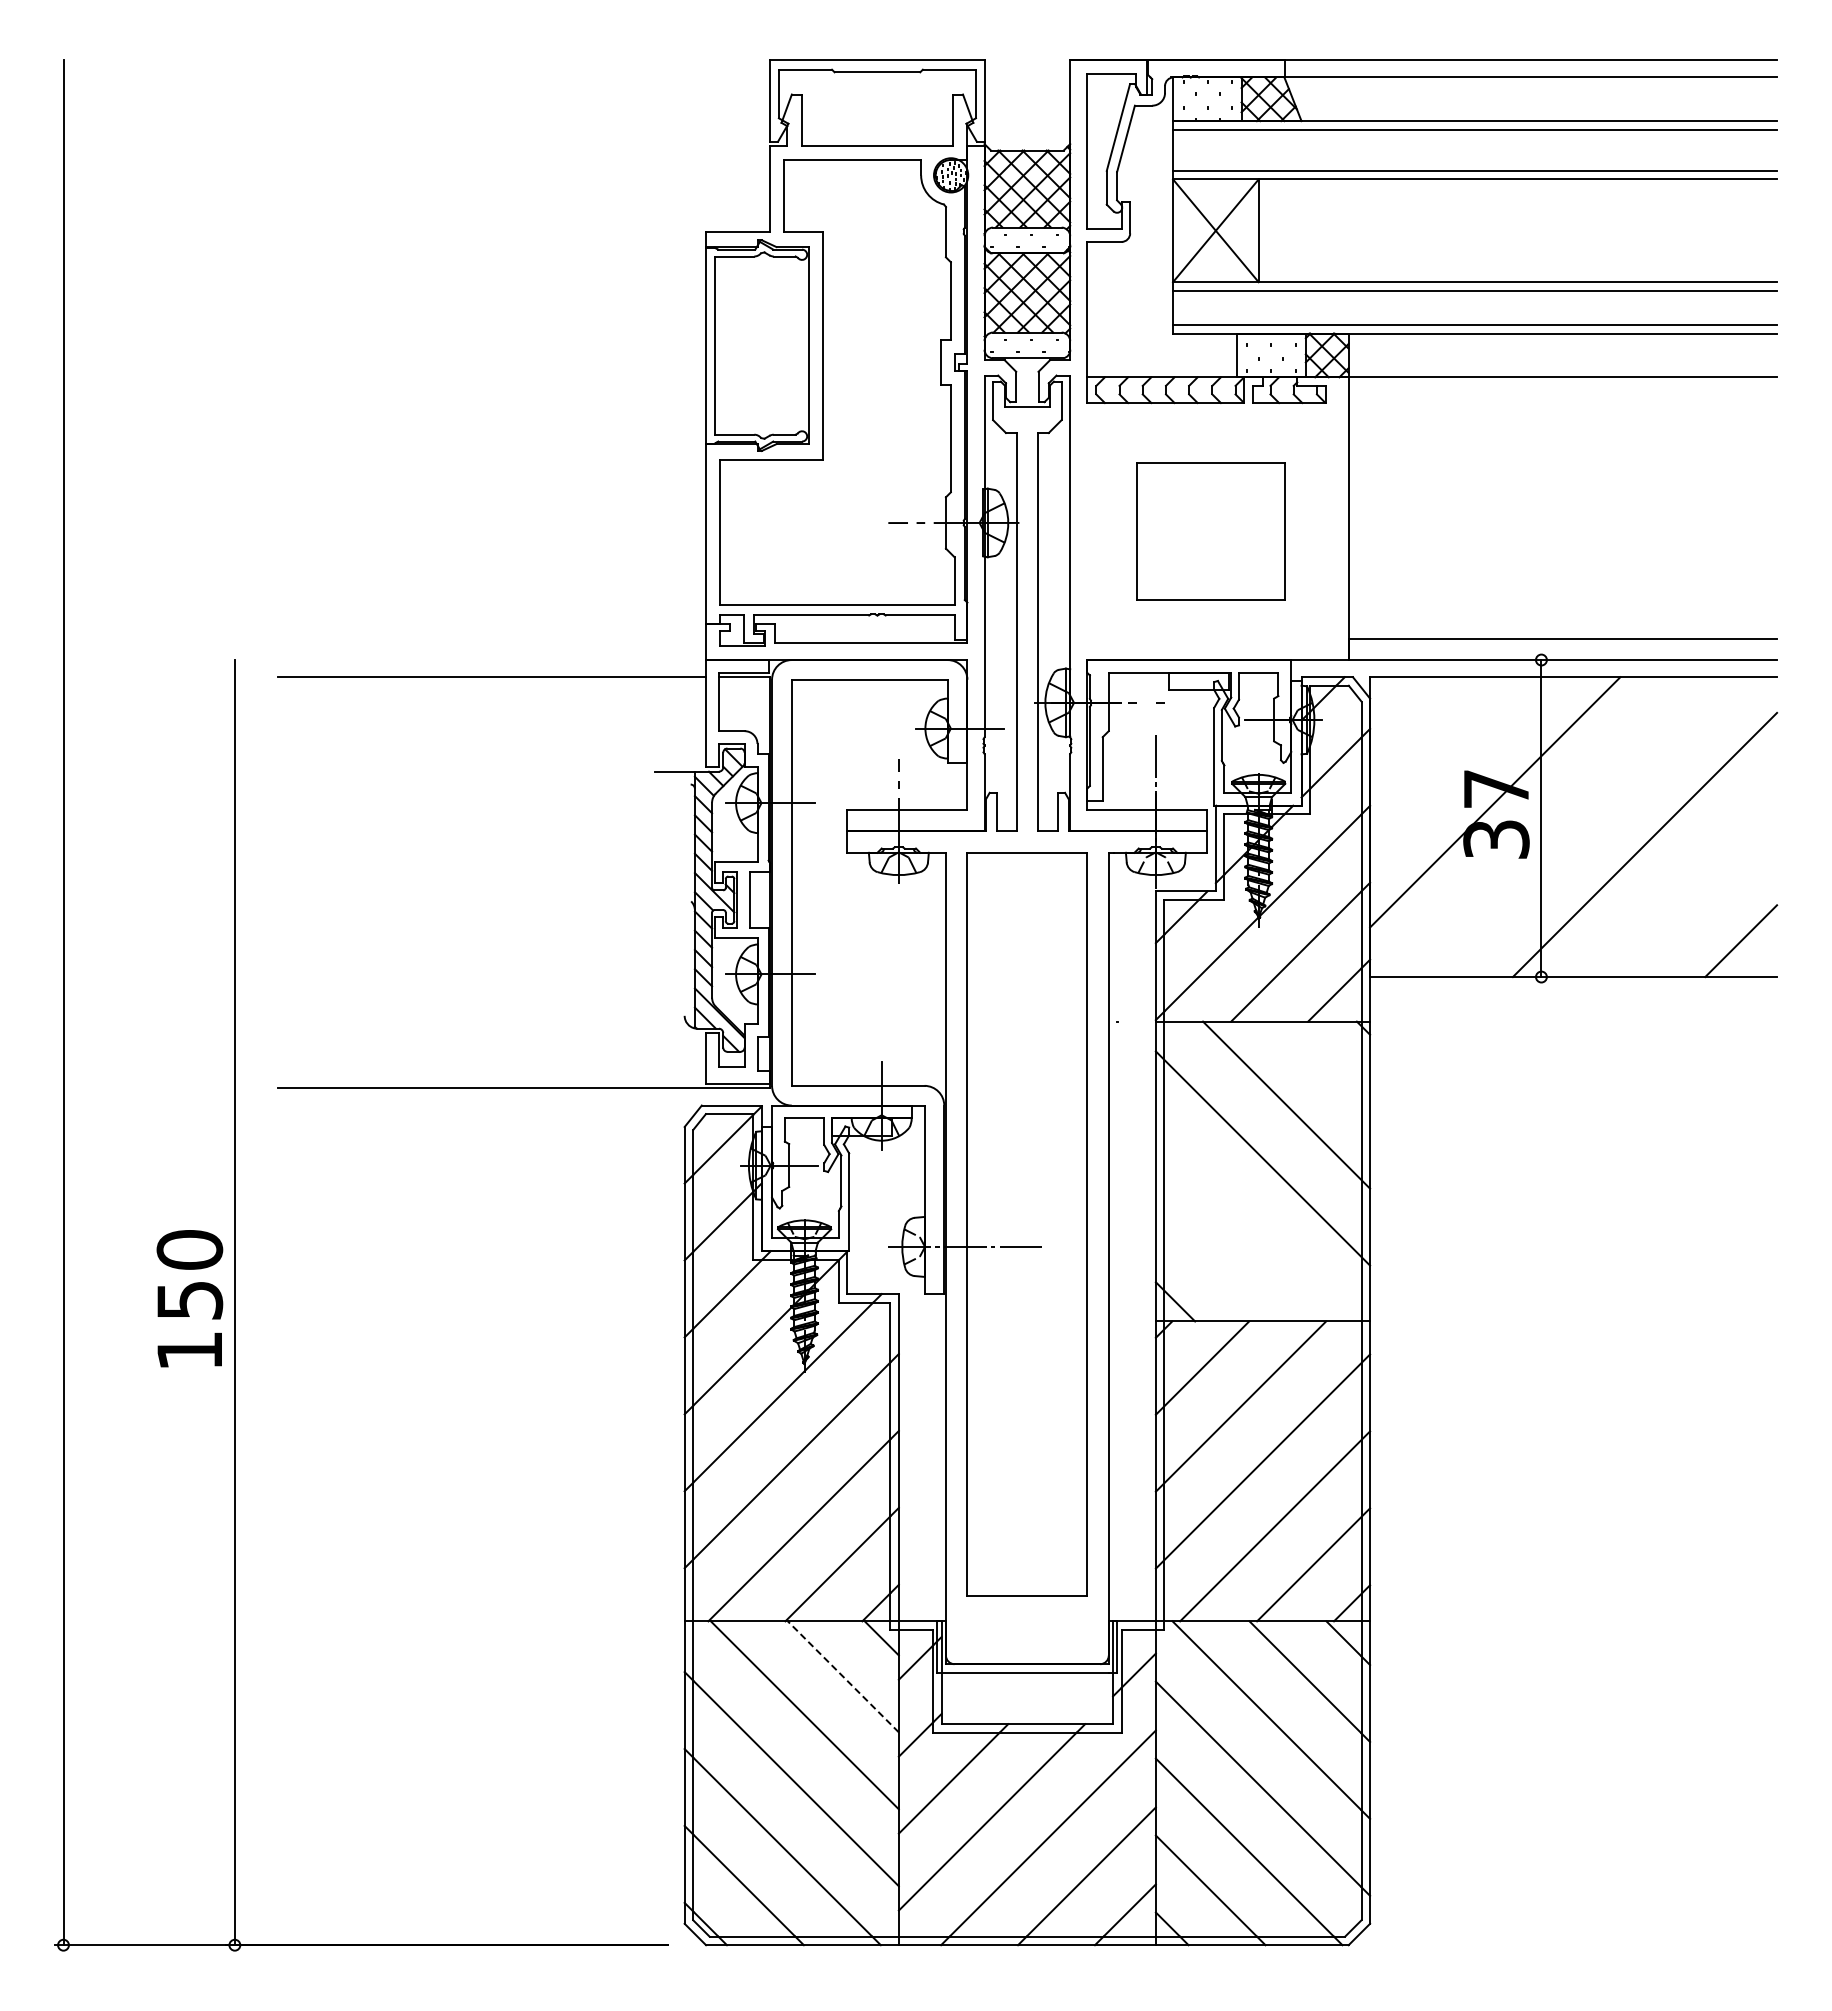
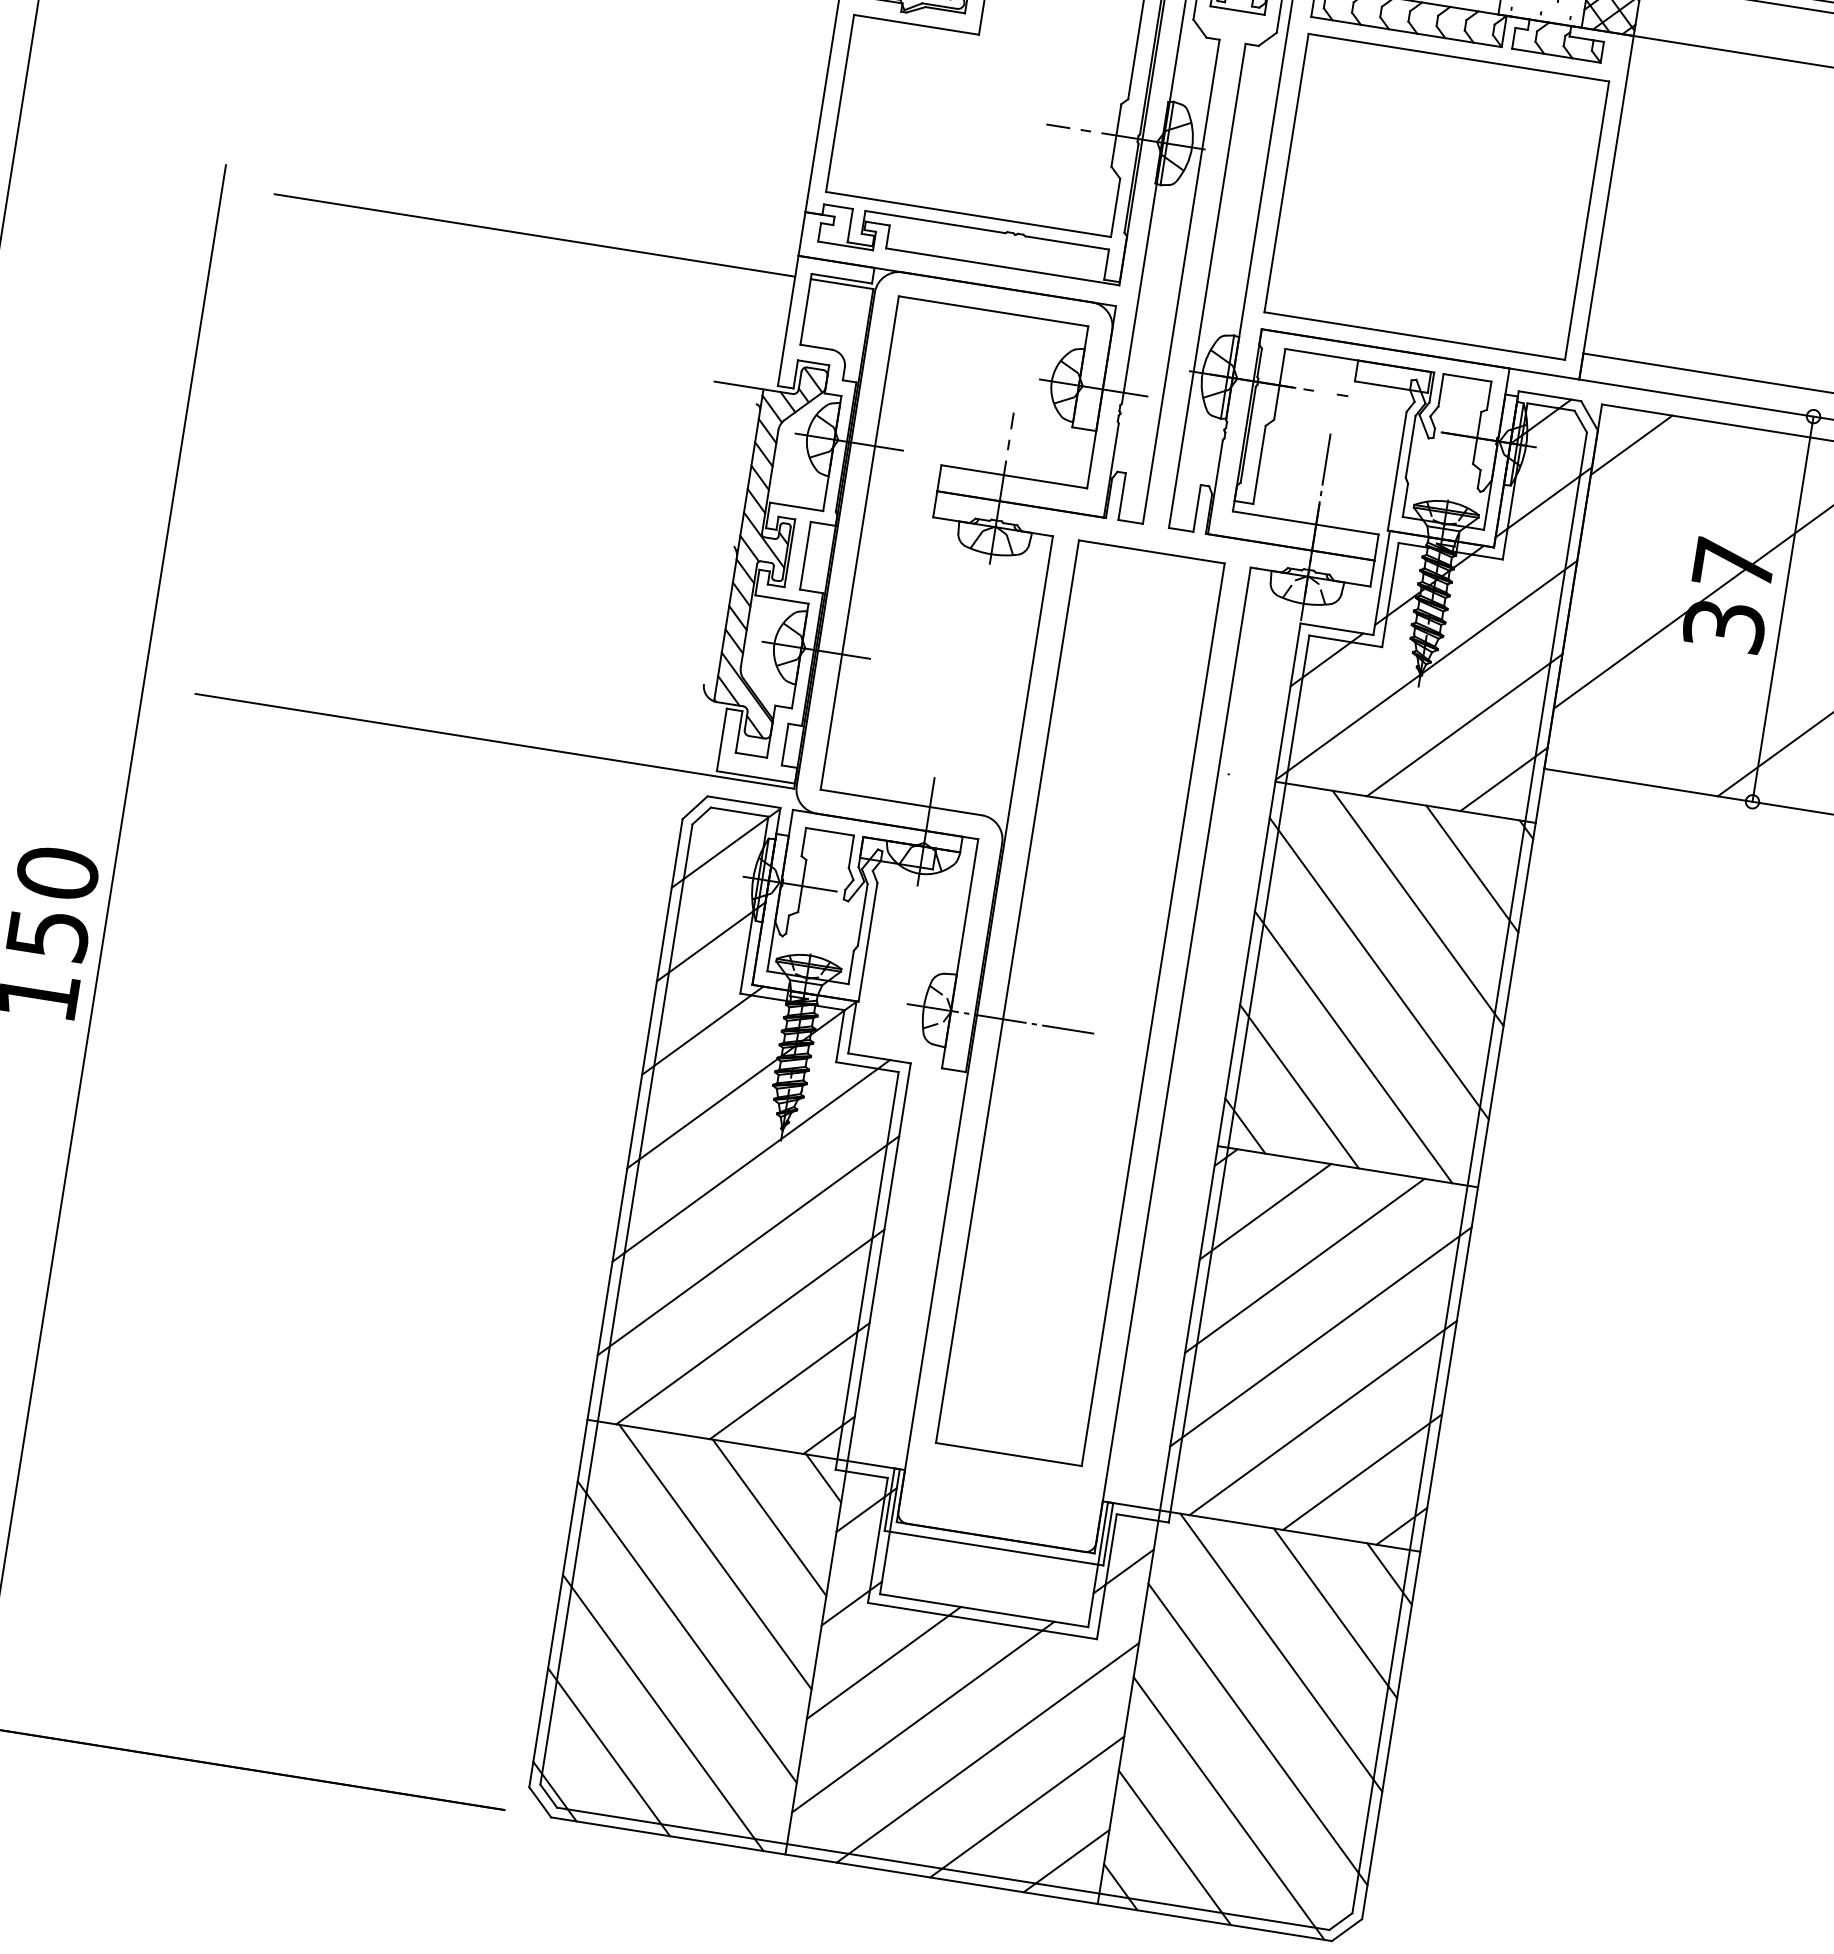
part: (1210, 531) -> (1436, 196), size x1.67
line: (1399, 706) -> (1632, 445), added
line: (1324, 1066) -> (1471, 868), added
line: (1252, 1224) -> (1353, 1046), added
line: (1213, 1263) -> (1298, 1086), added
line: (843, 1676) -> (769, 1517), dashed -> solid

